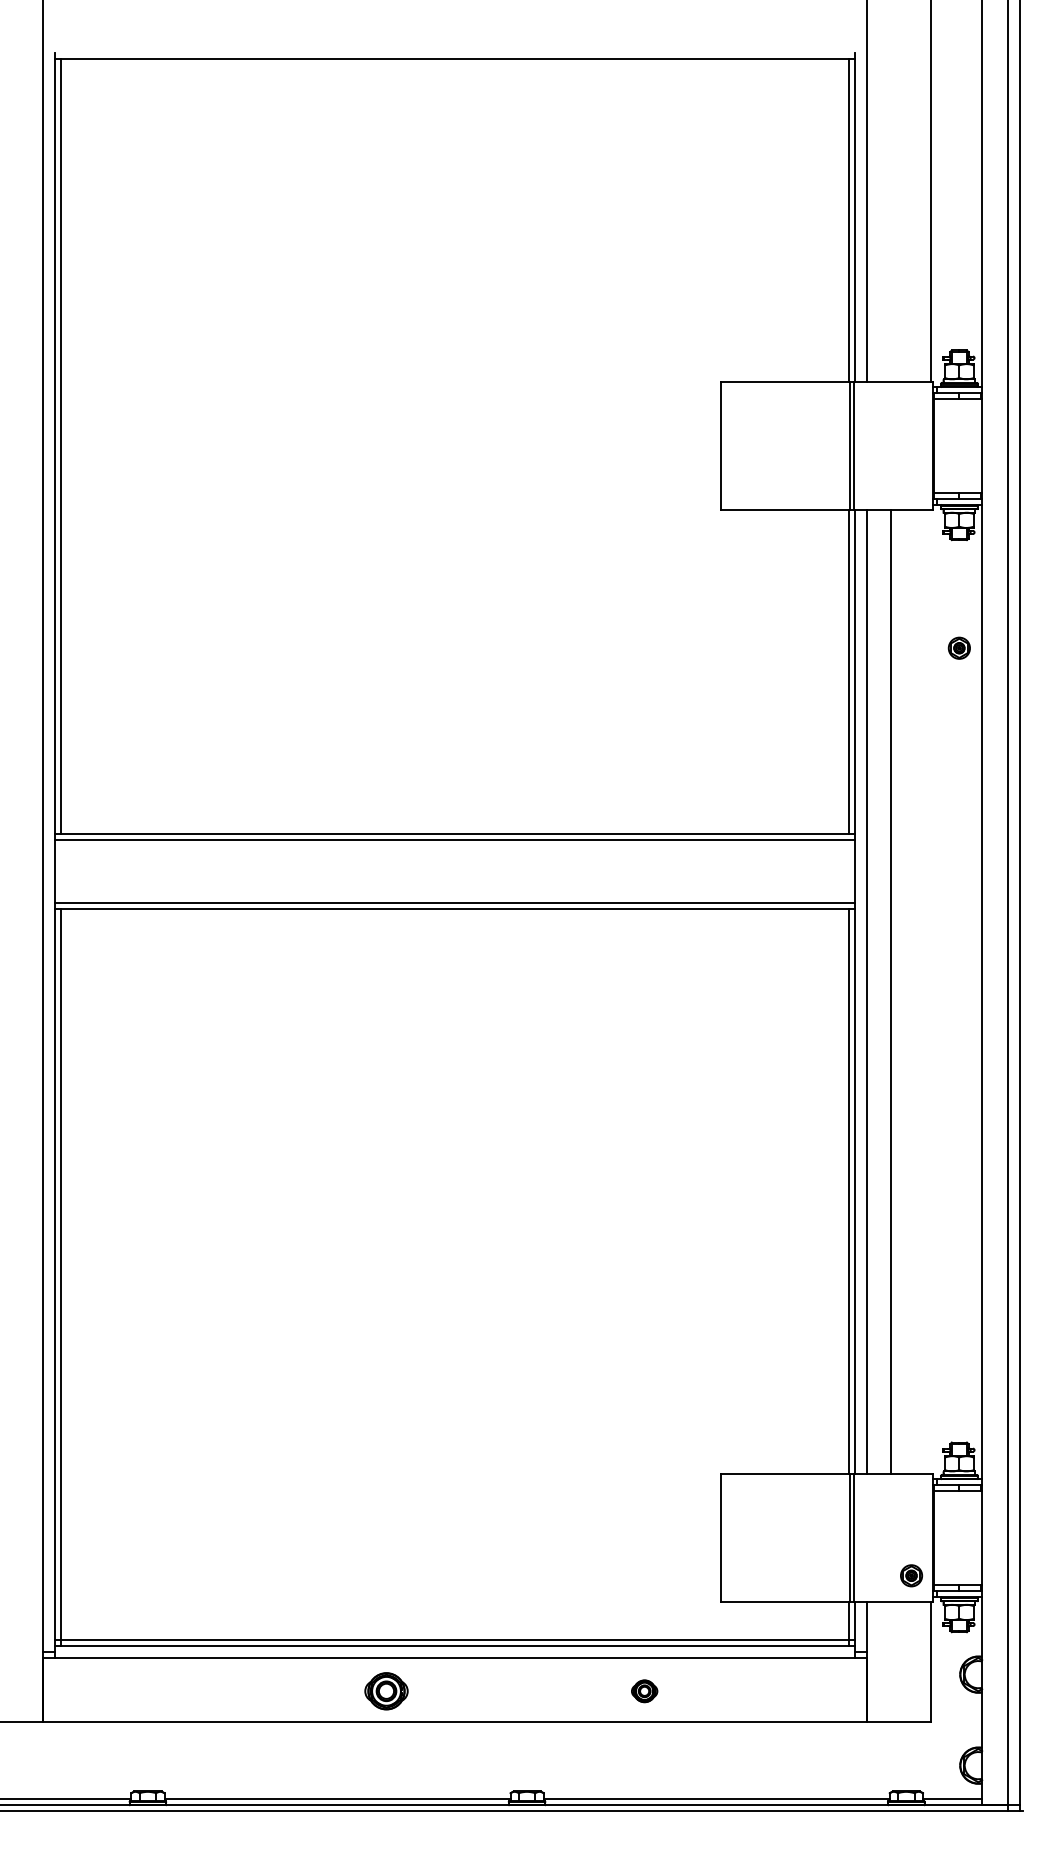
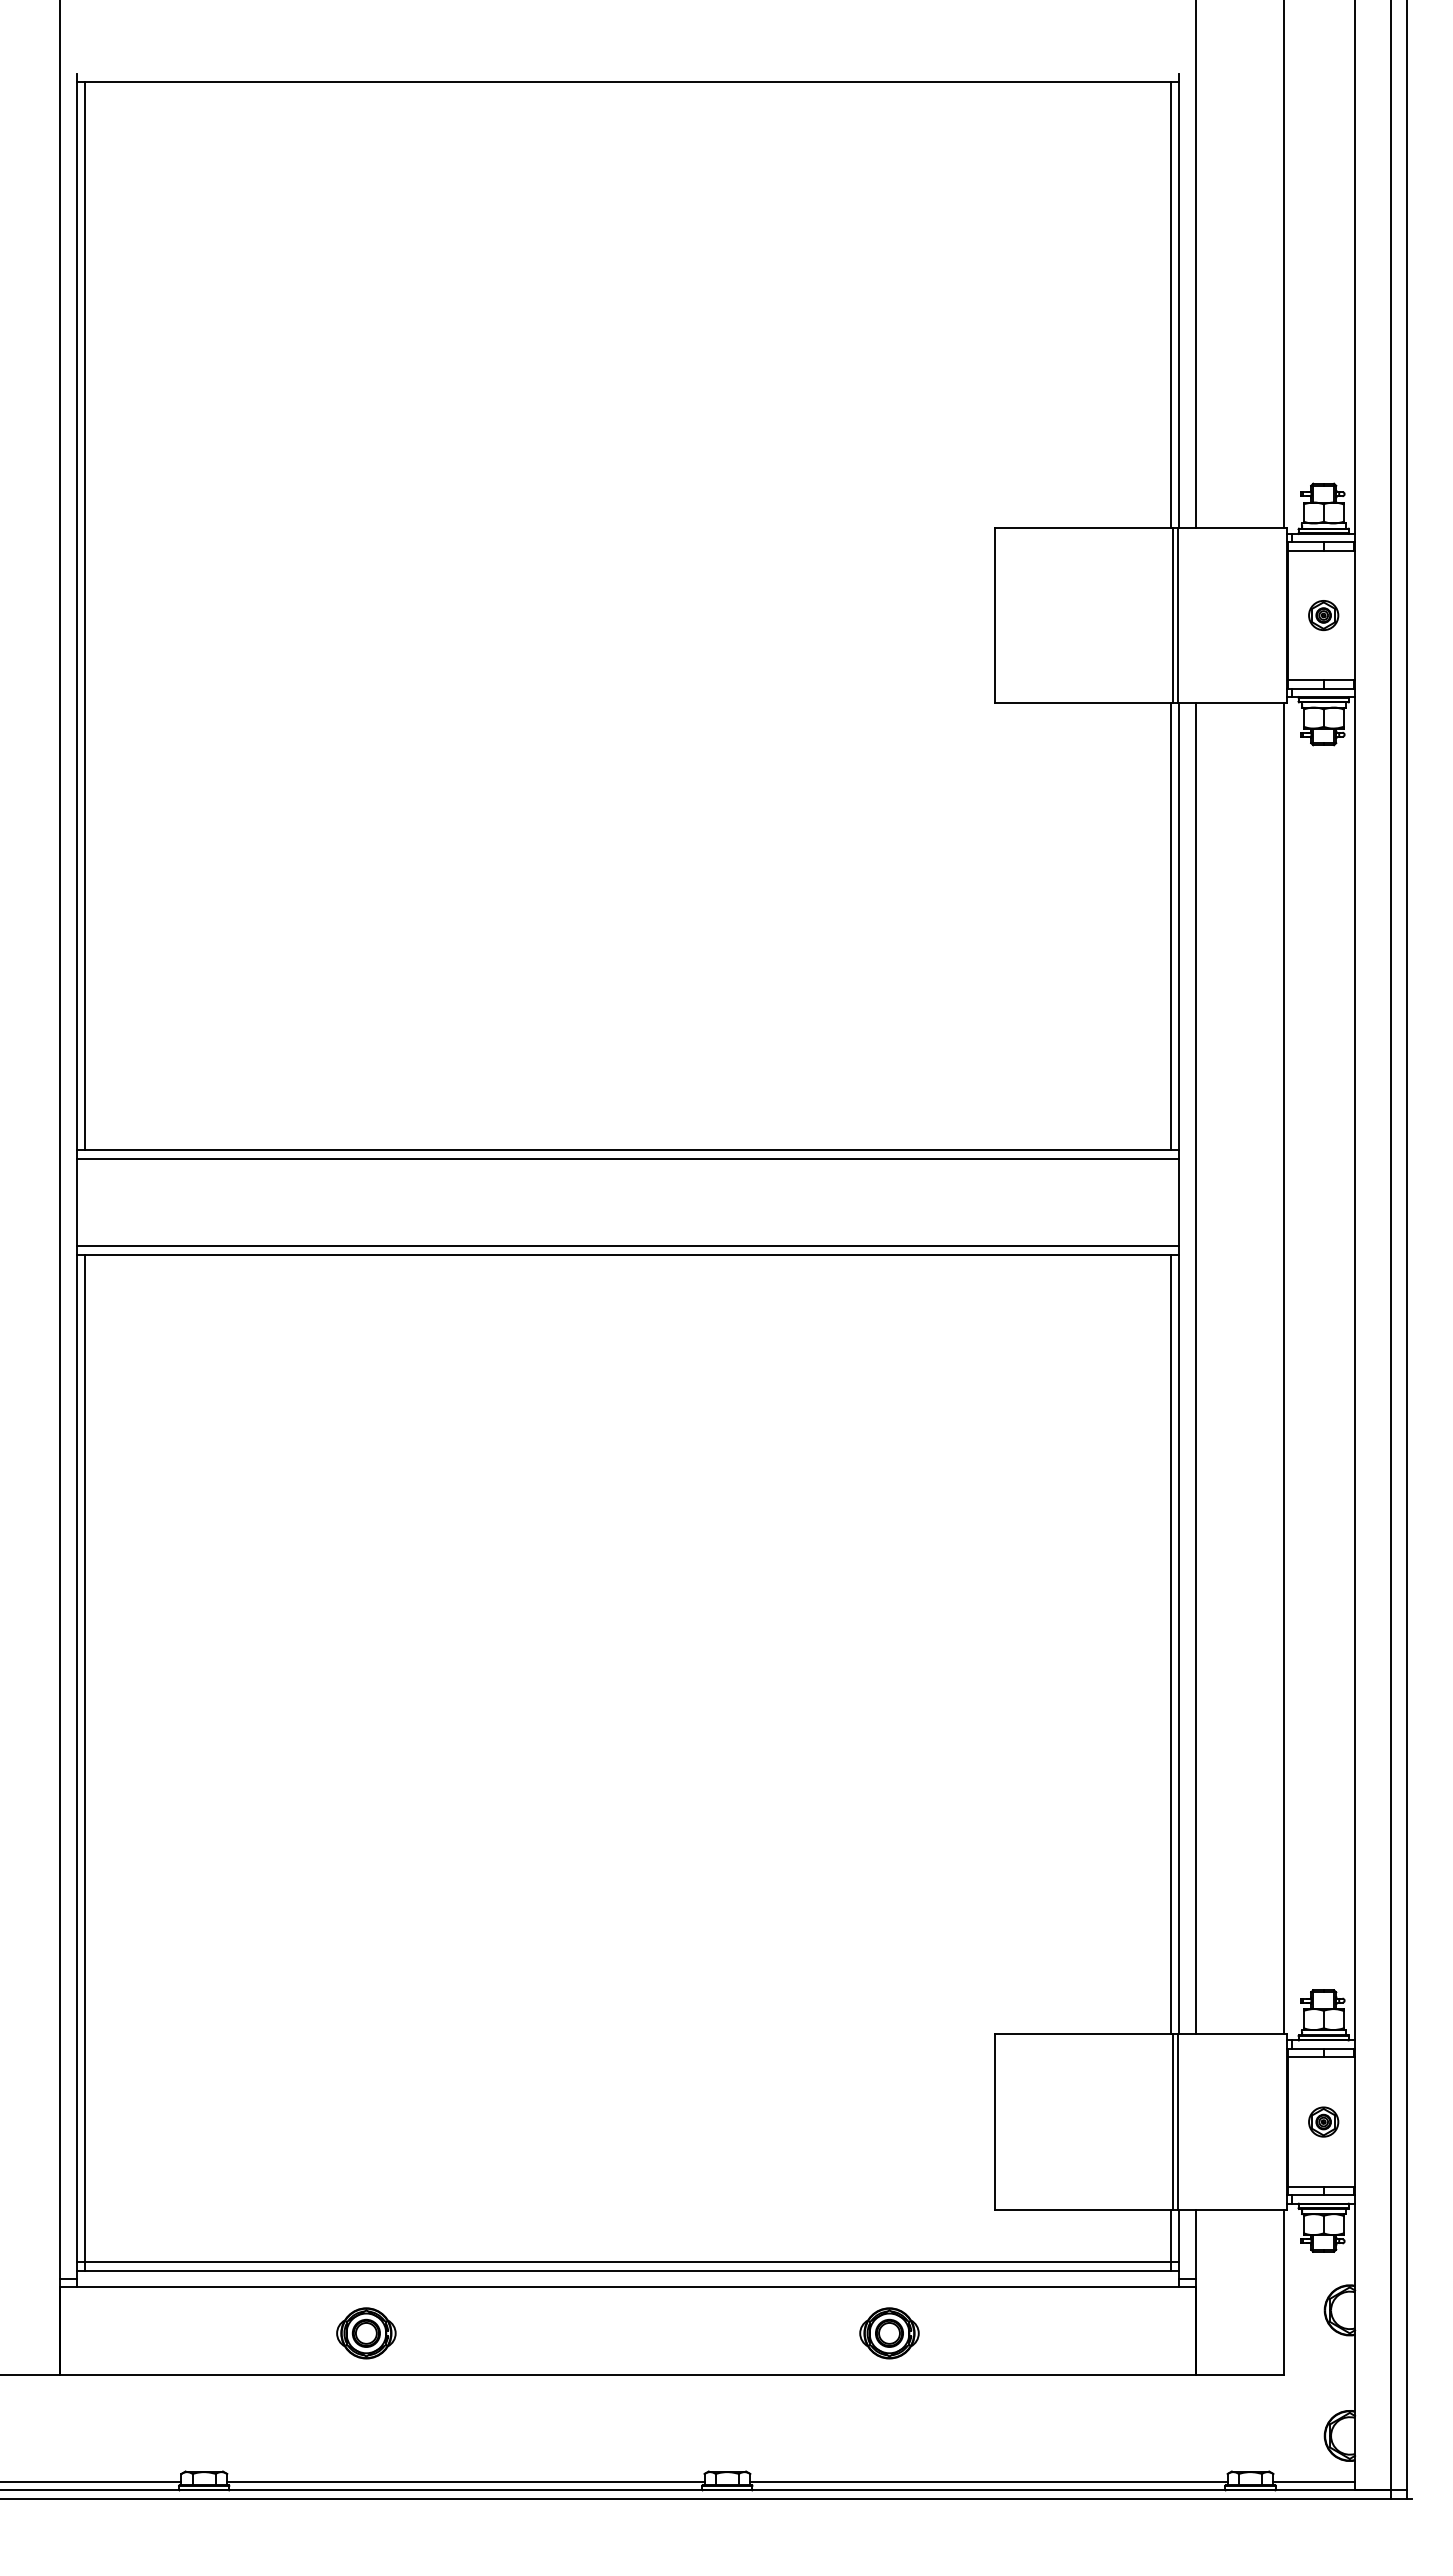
part: (959, 648) -> (1323, 615), moved
line: (891, 991) -> (1283, 1368), moved
part: (911, 1575) -> (1323, 2121), moved
part: (386, 1691) -> (366, 2333), moved
part: (644, 1691) -> (889, 2333), size x1.67

